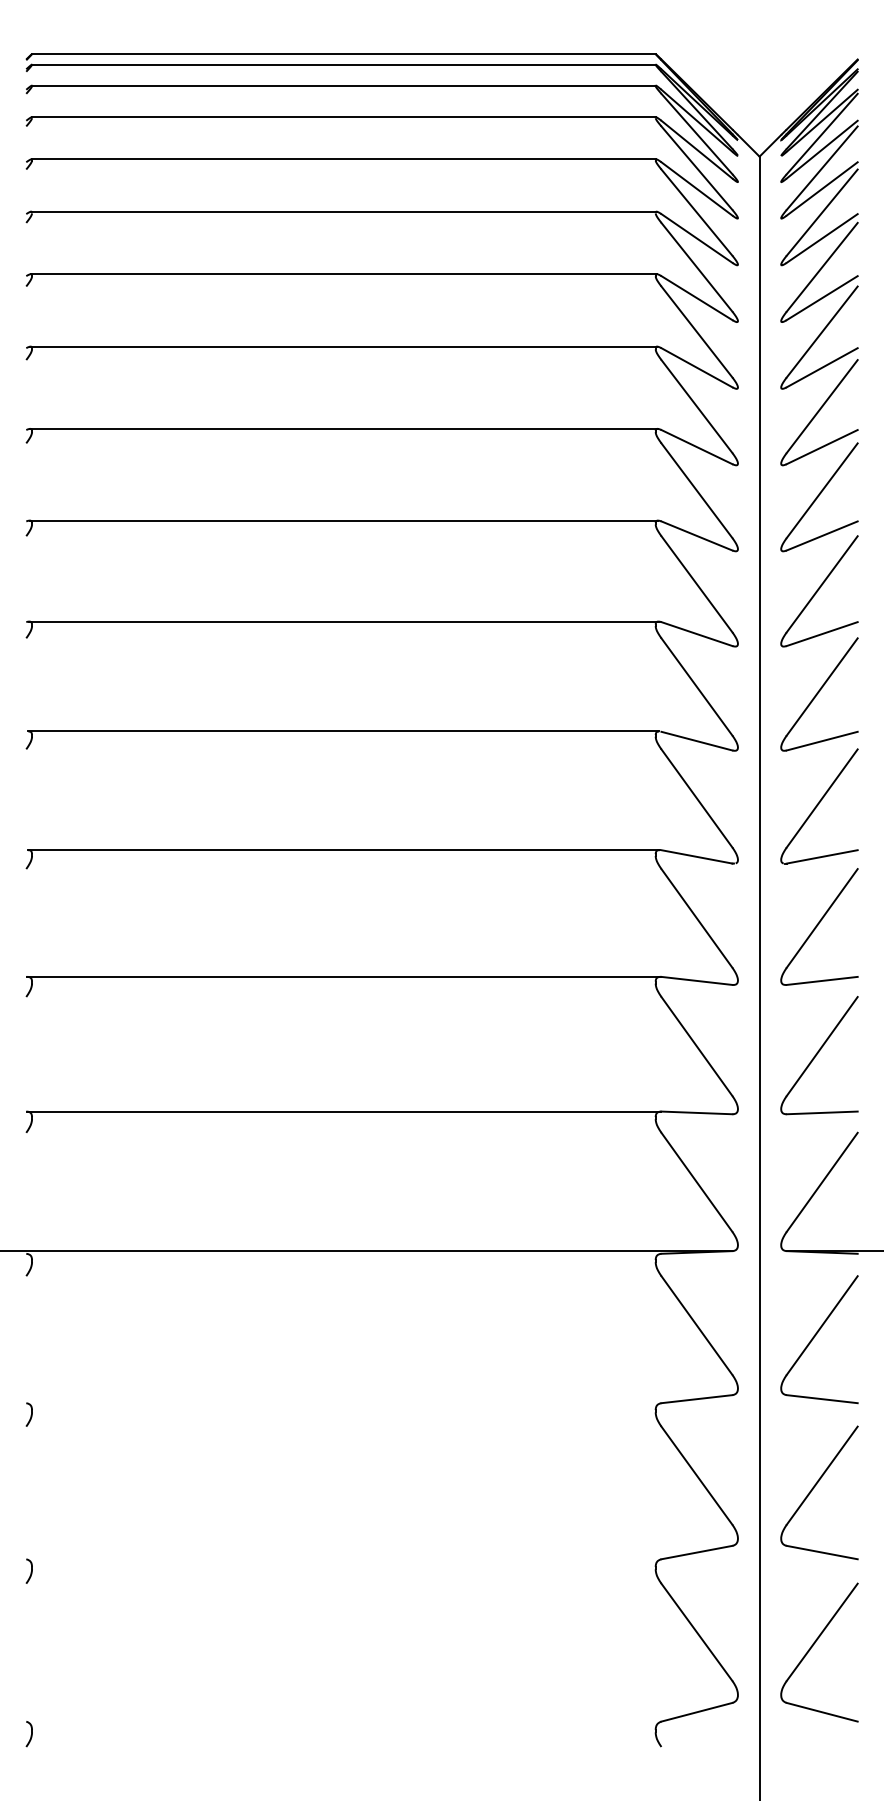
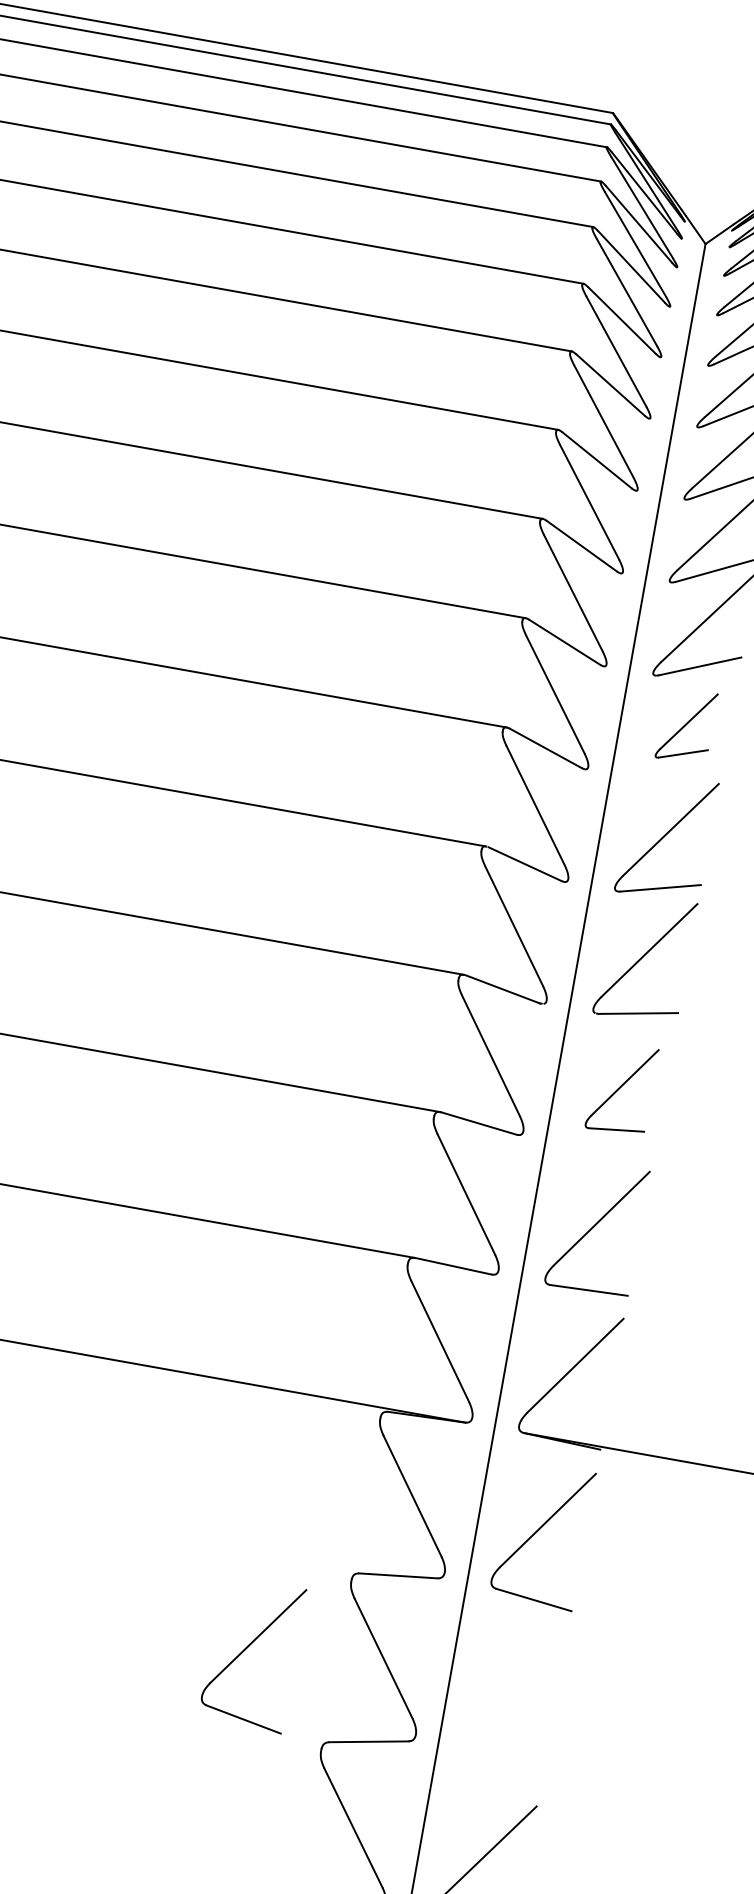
part: (819, 591) -> (686, 725), size x0.6
part: (819, 926) -> (622, 1088), size x0.7
part: (814, 1488) -> (247, 1648), moved

